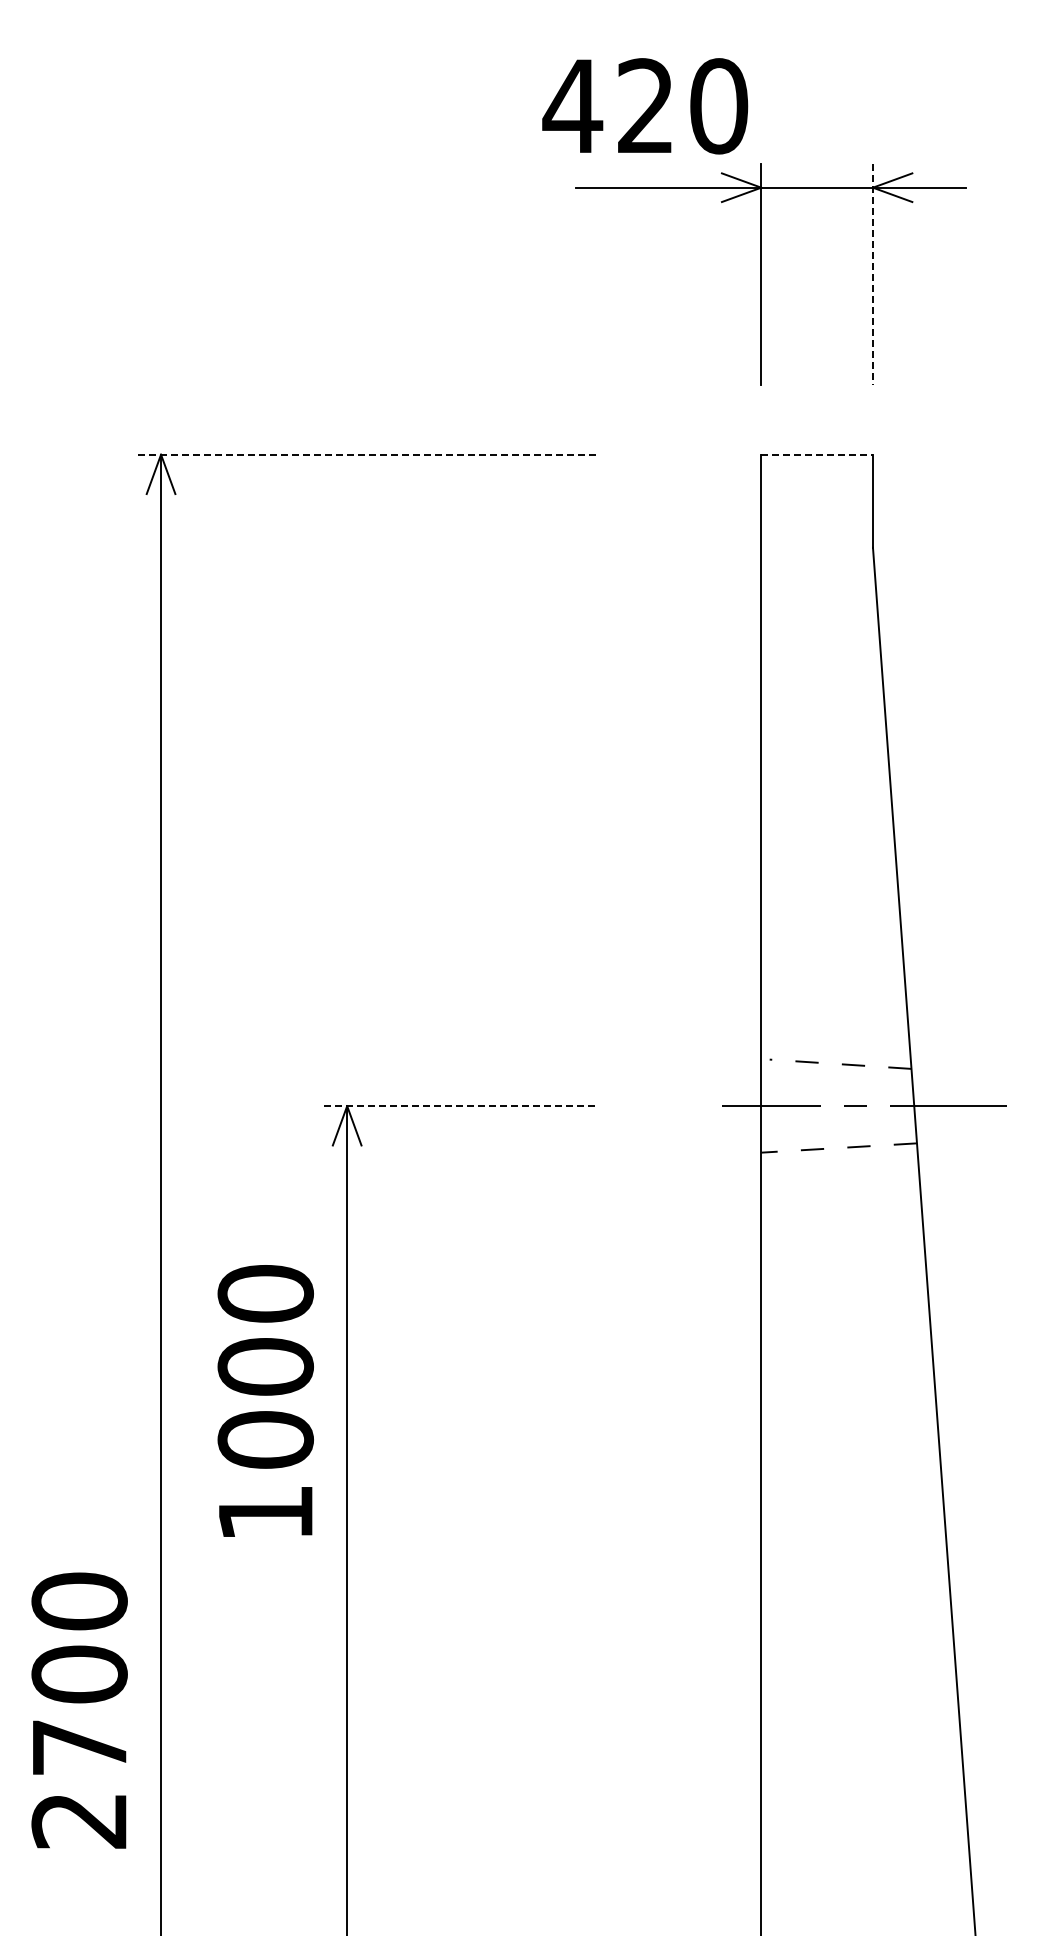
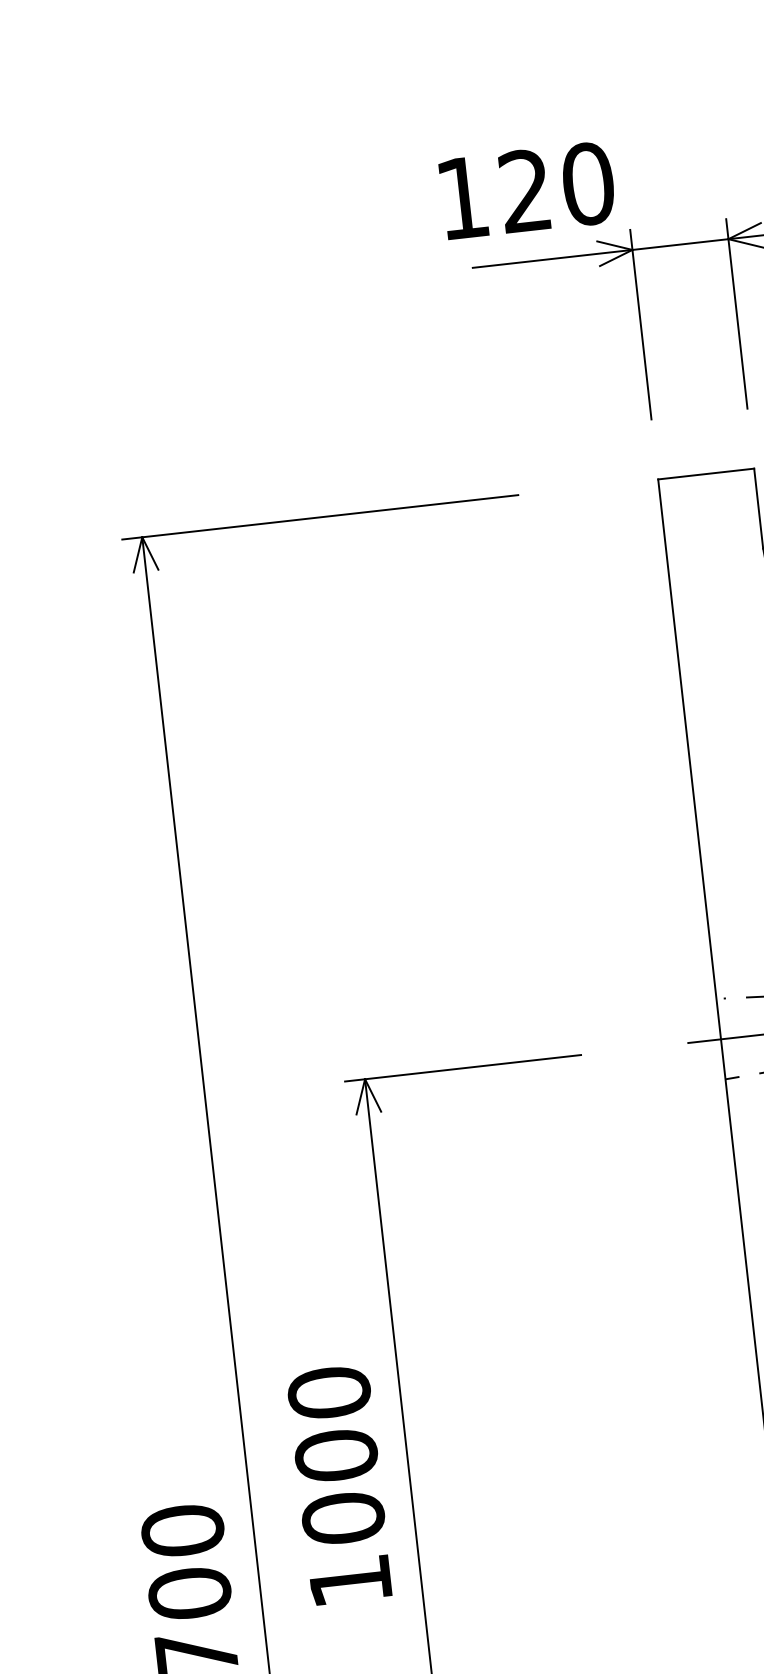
text: (572, 105) -> (462, 197), 420 -> 120
line: (872, 275) -> (736, 314), dashed -> solid
line: (368, 454) -> (320, 517), dashed -> solid
line: (817, 454) -> (706, 473), dashed -> solid
line: (461, 1106) -> (463, 1068), dashed -> solid
text: (265, 1400) -> (339, 1484), moved

